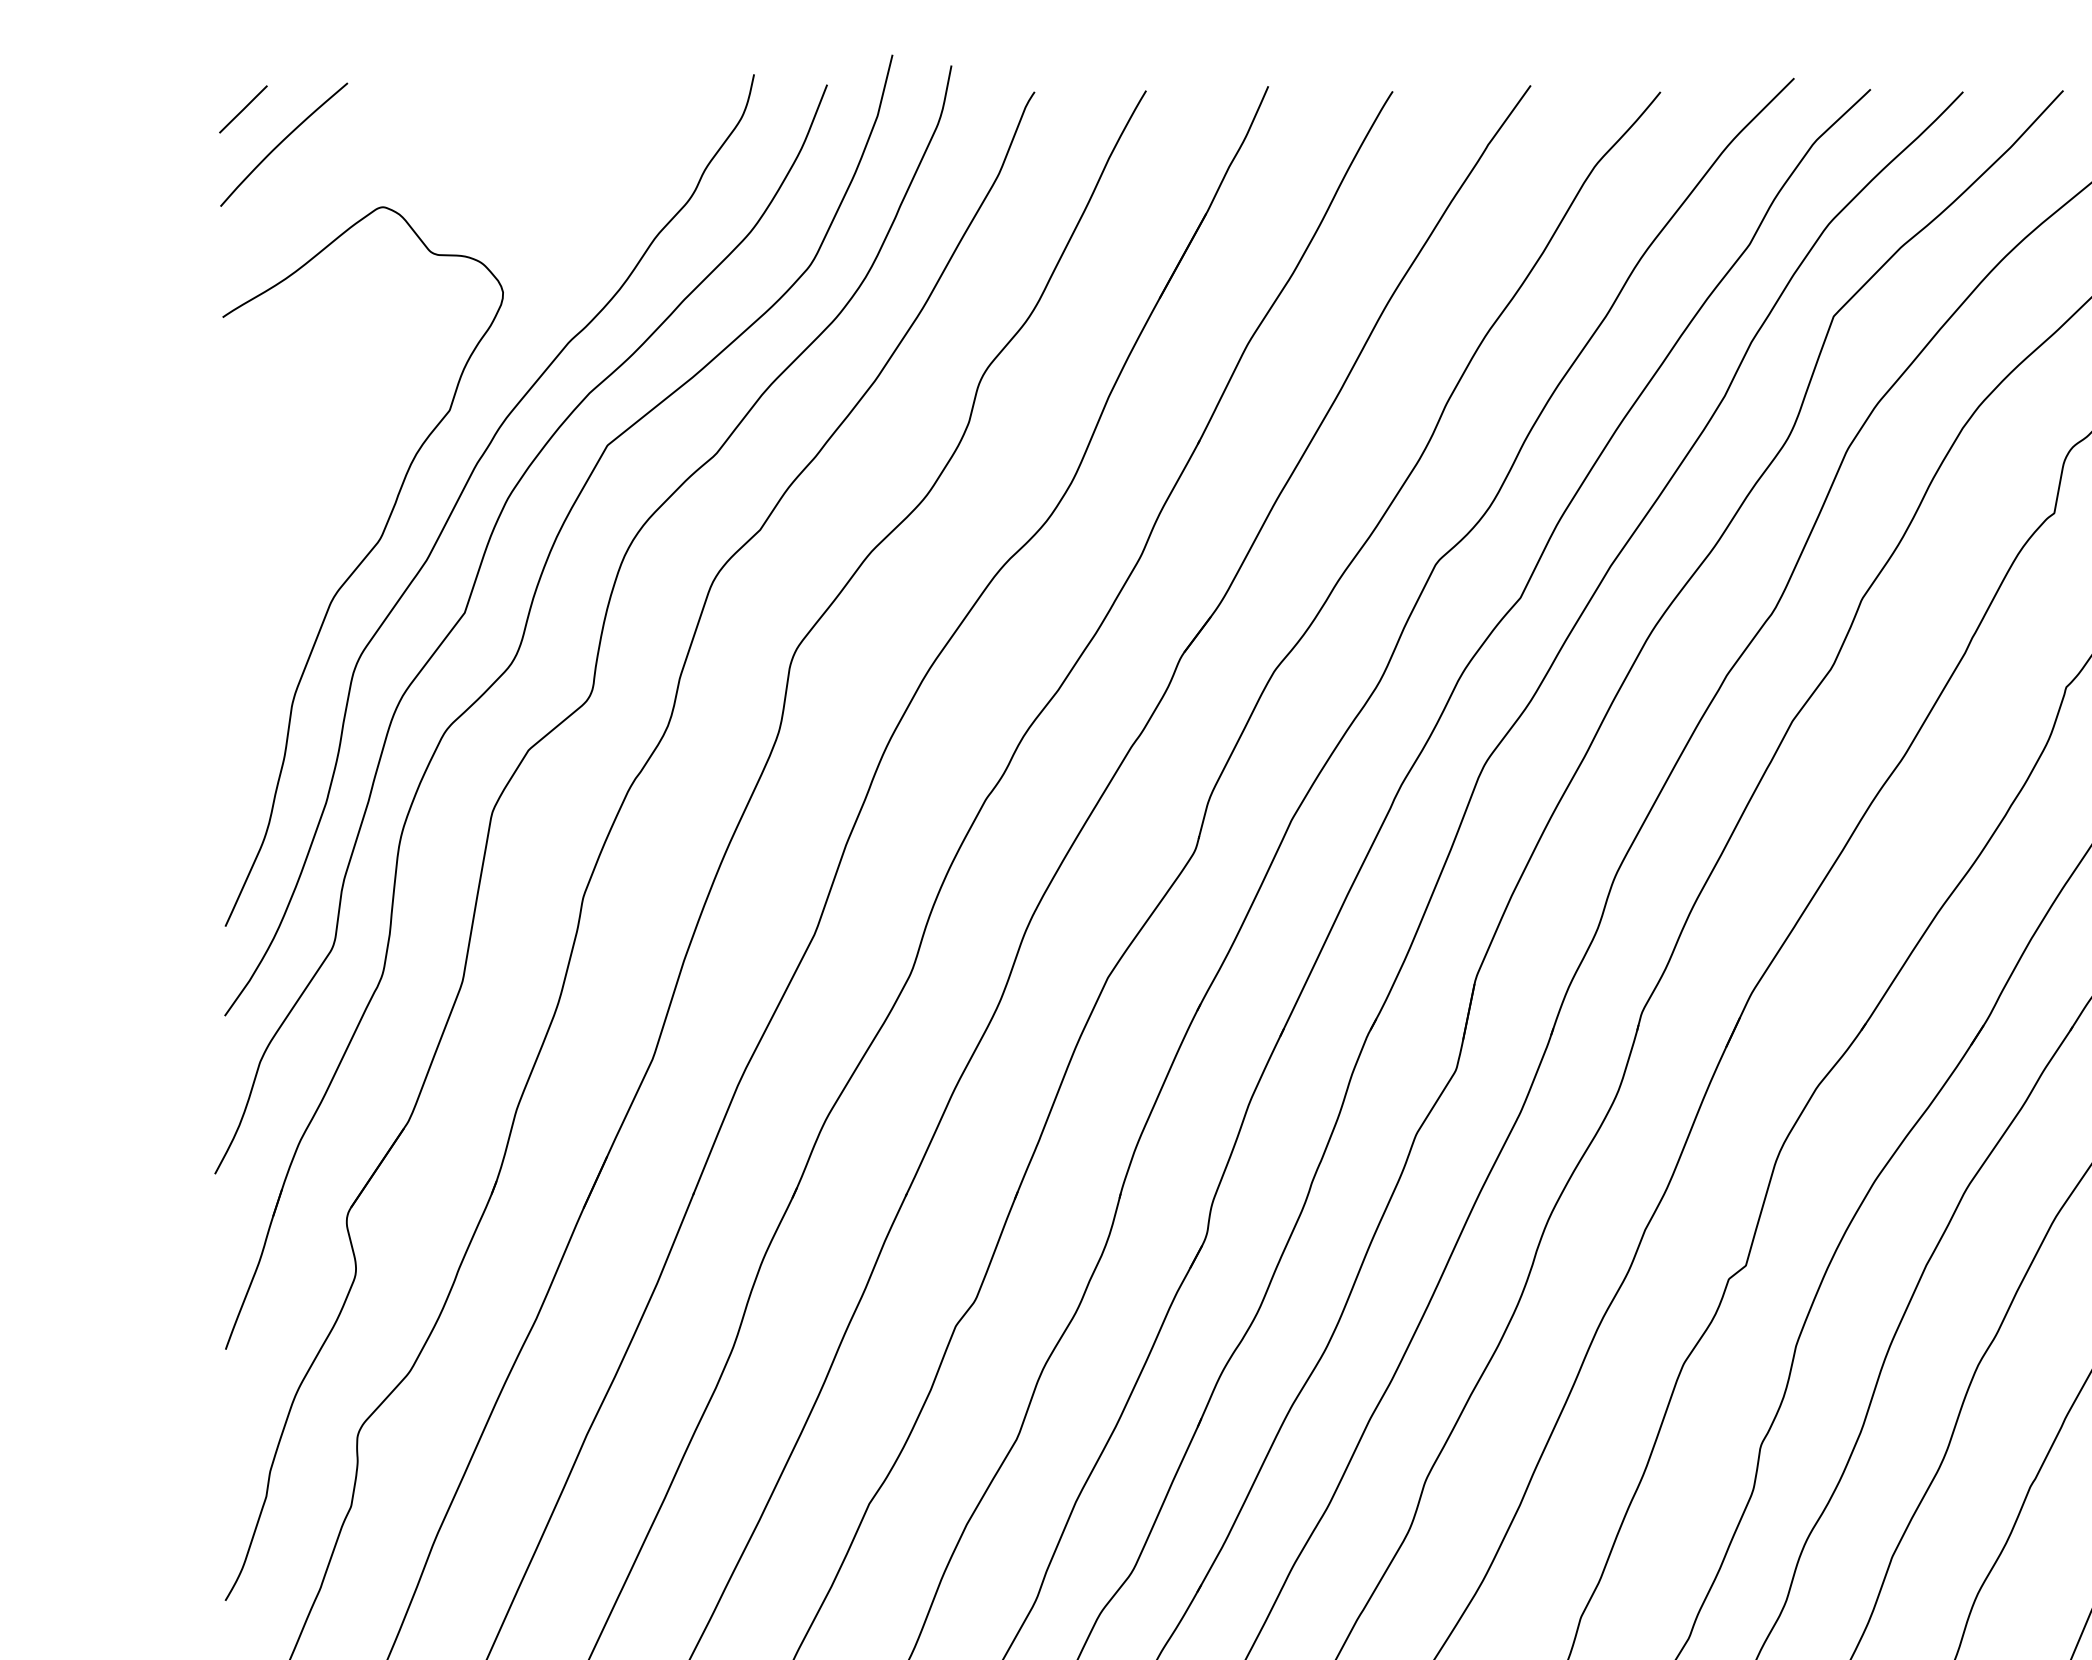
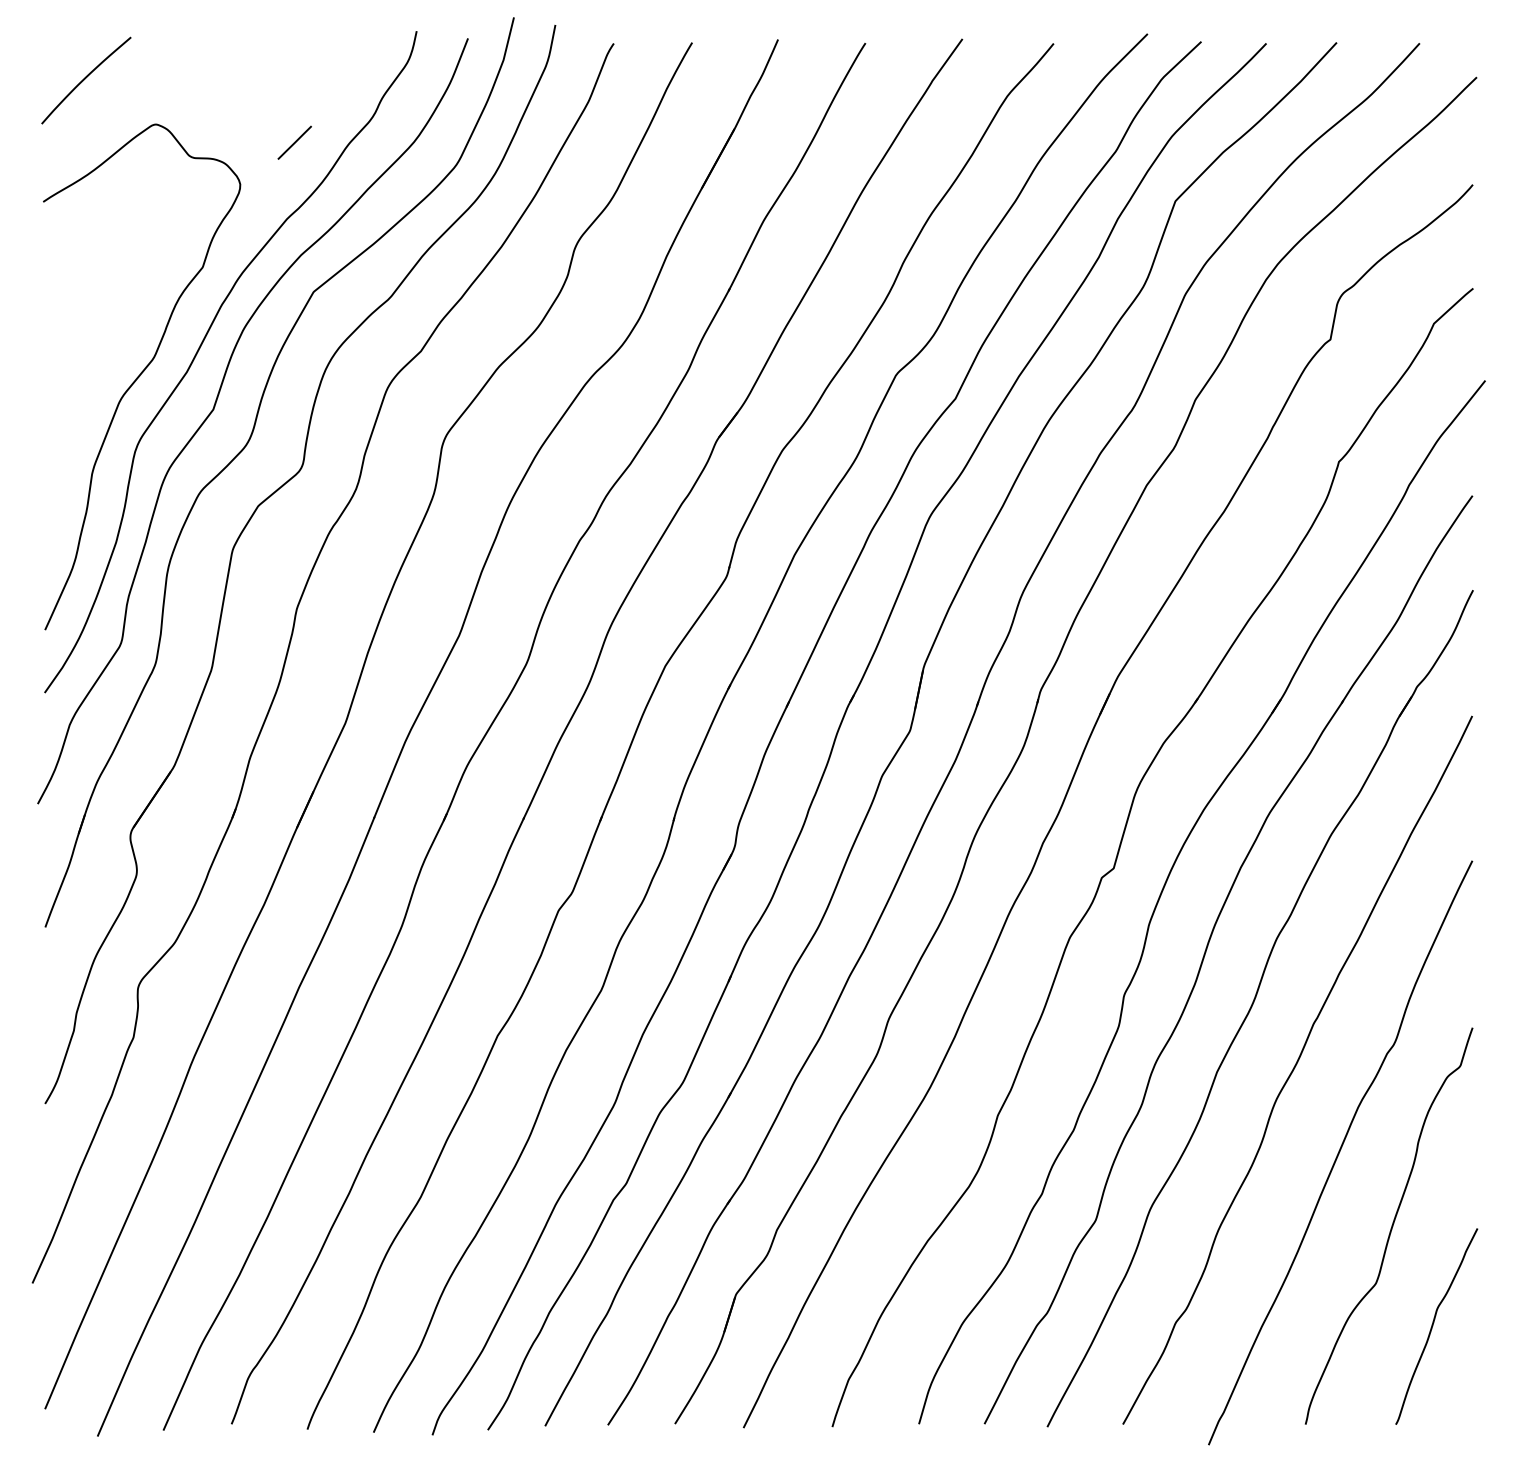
line: (243, 109) -> (294, 142), moved

